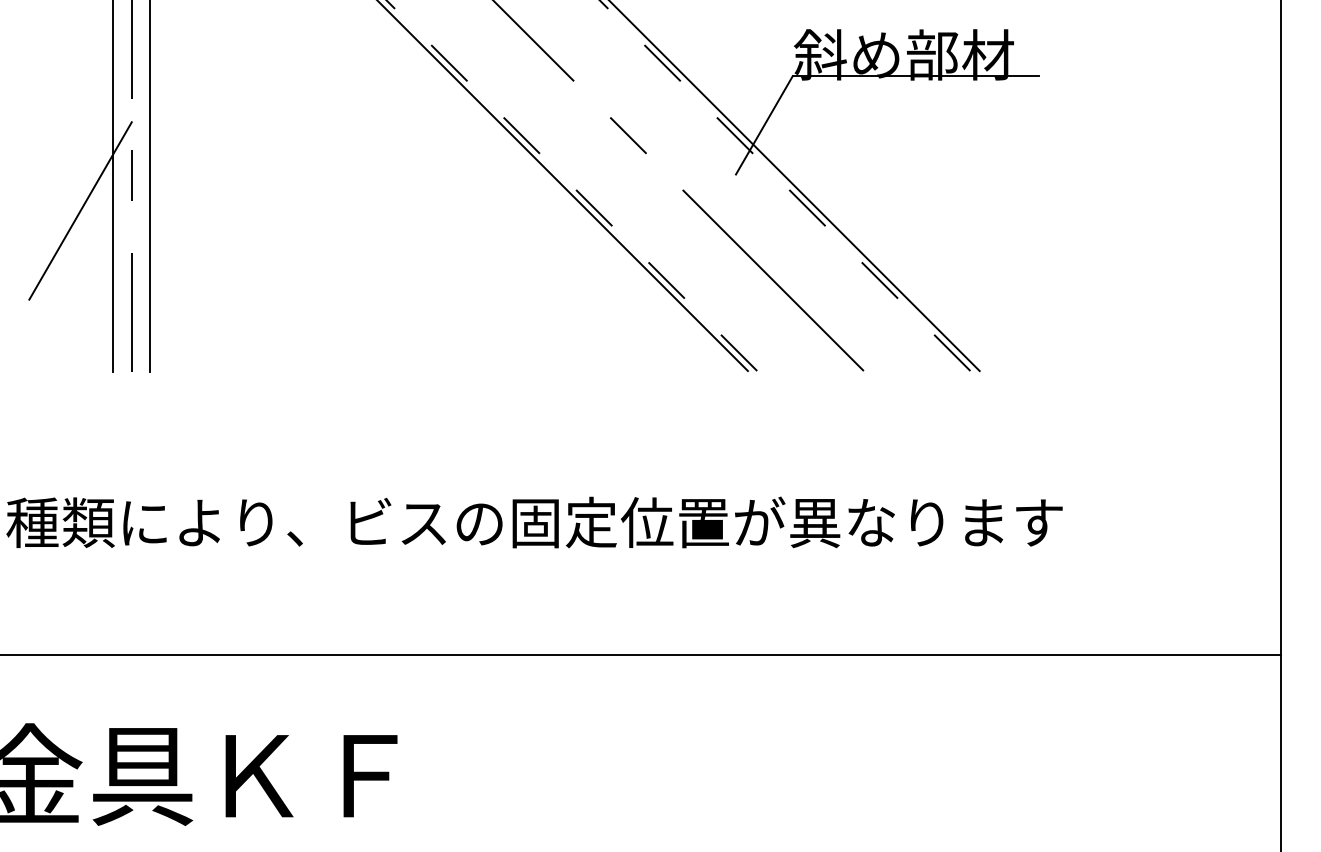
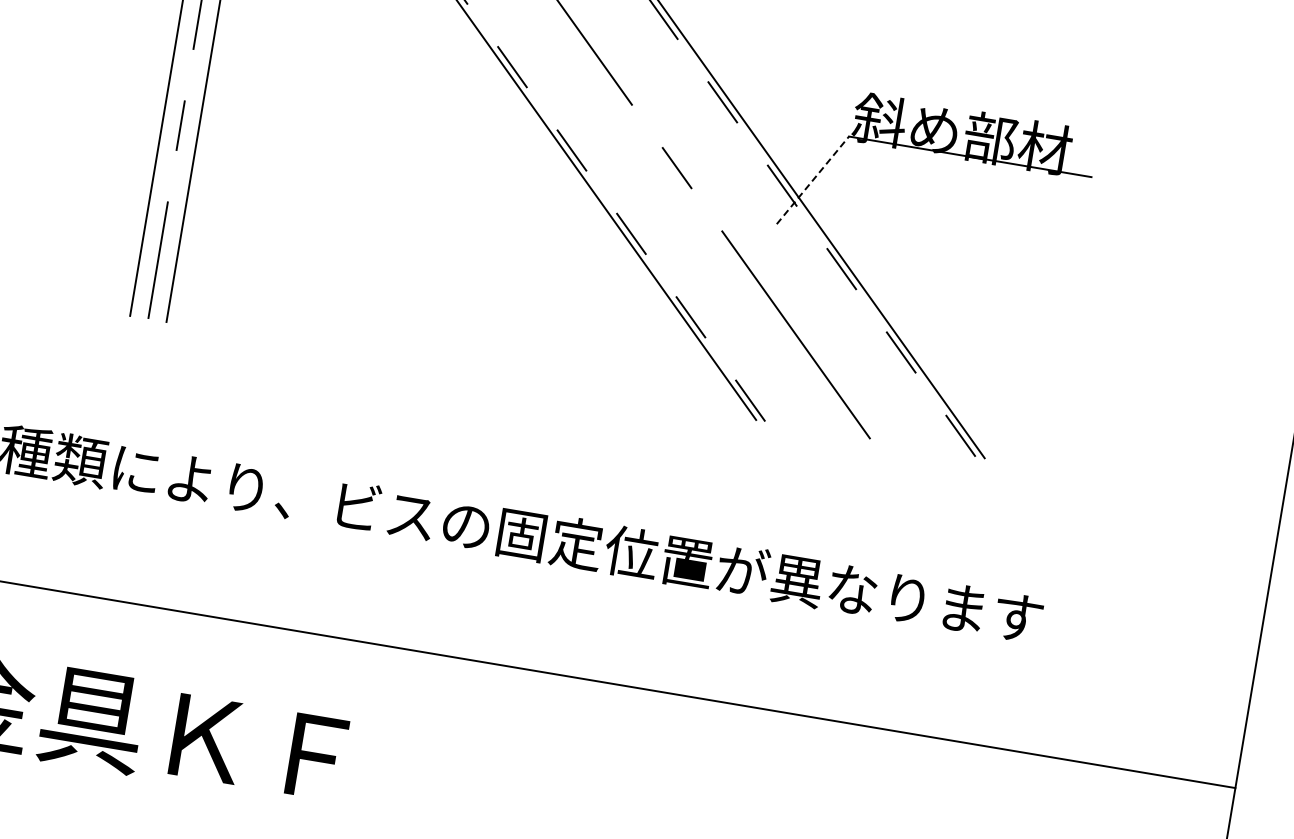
line: (764, 125) -> (813, 180), solid -> dashed
line: (80, 210) -> (124, 151), removed

